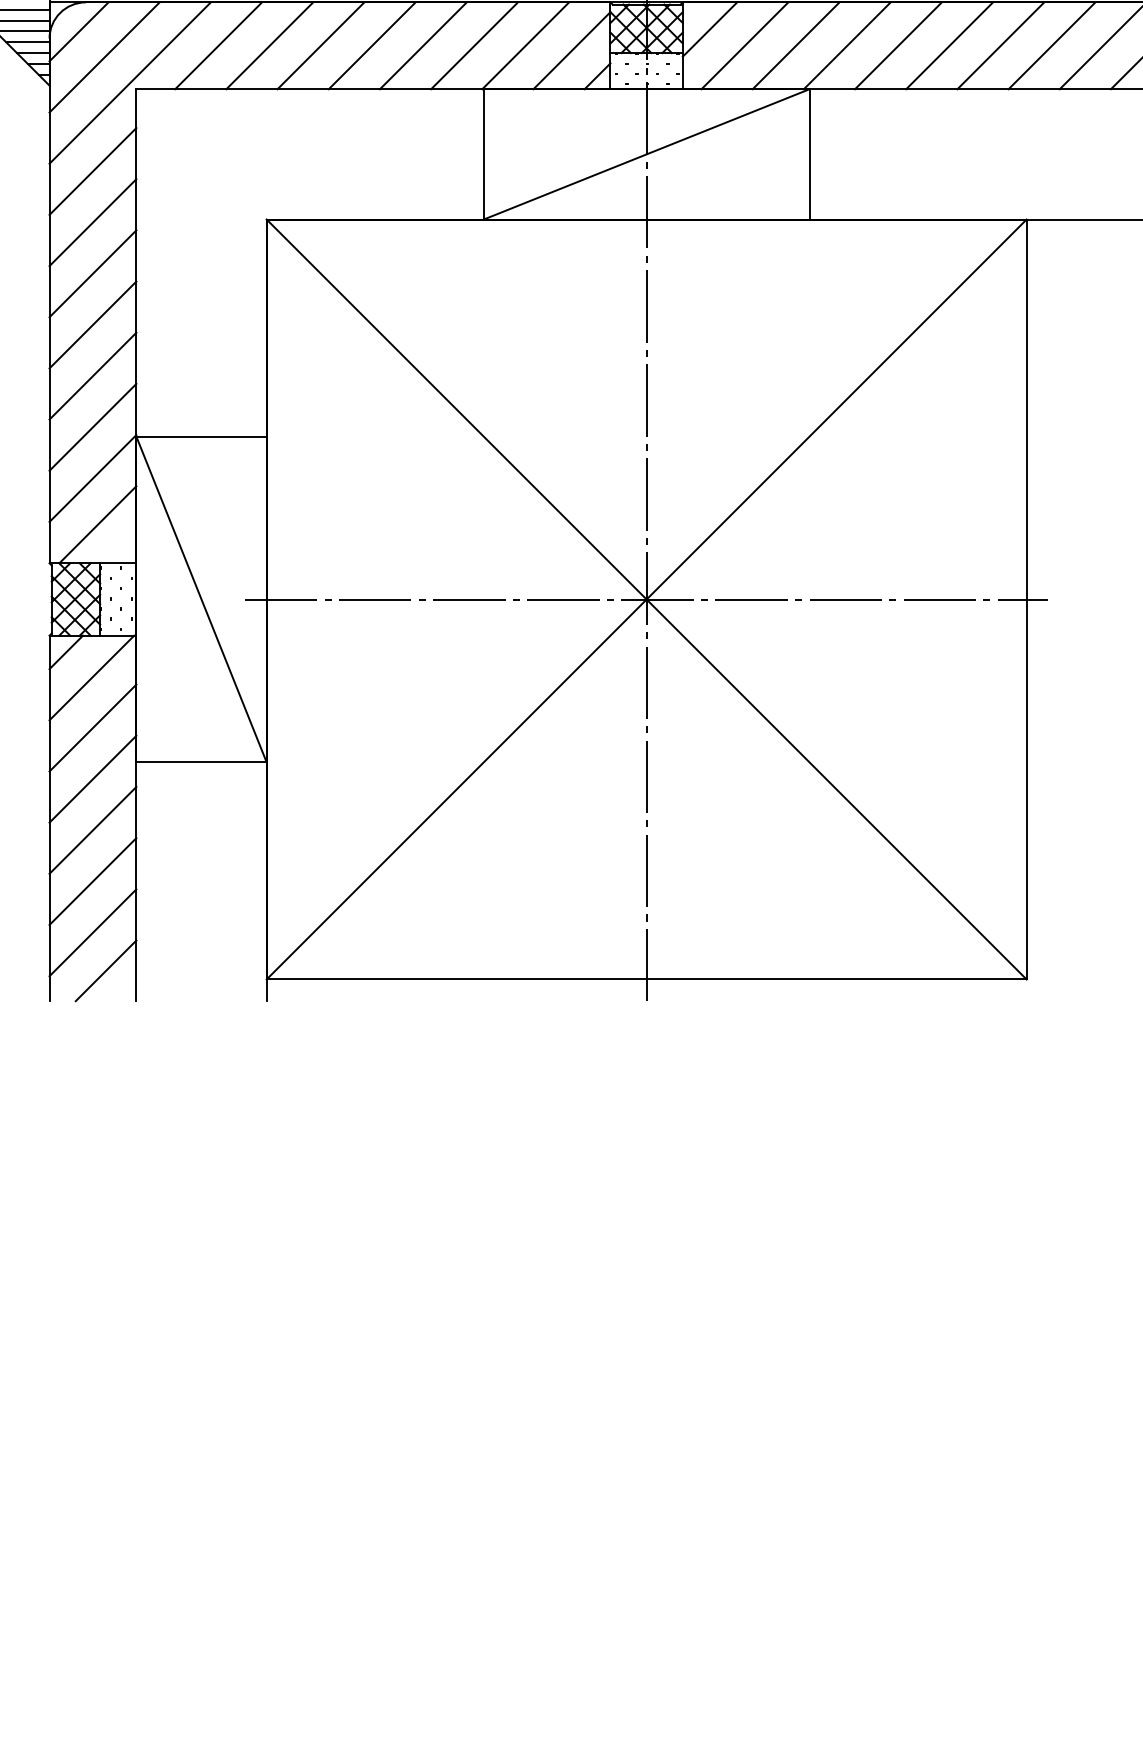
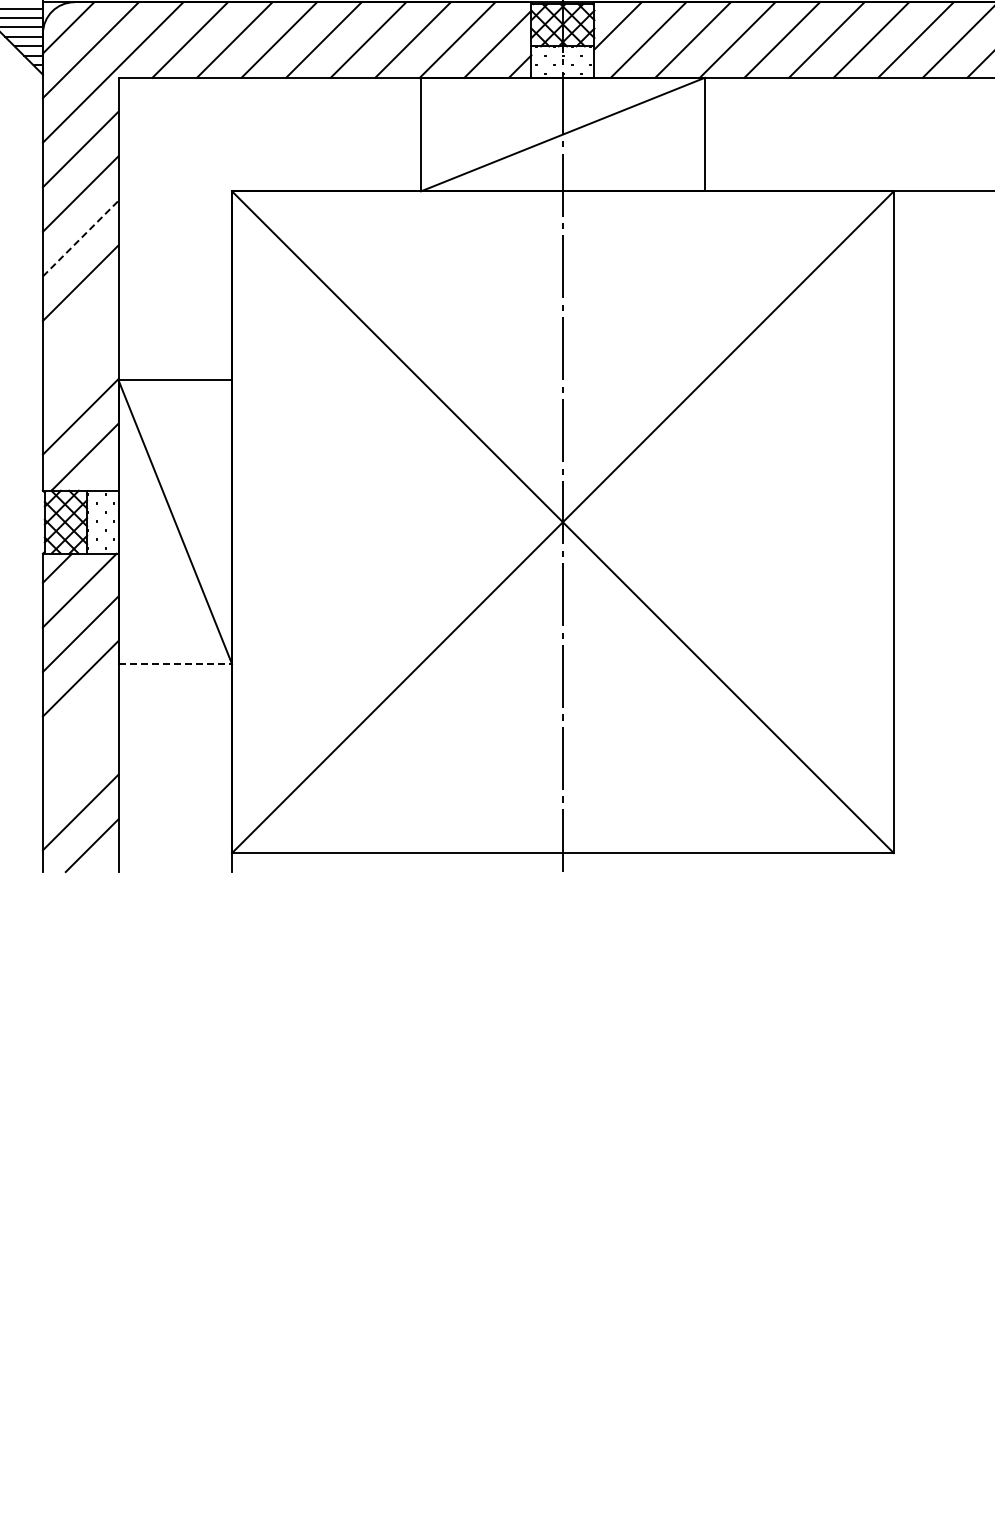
line: (93, 273) -> (81, 238), solid -> dashed
line: (92, 375) -> (80, 327), removed
line: (92, 427) -> (80, 372), removed
line: (646, 599) -> (562, 522), removed
line: (201, 762) -> (175, 664), solid -> dashed
line: (92, 830) -> (80, 723), removed
line: (92, 881) -> (80, 767), removed

